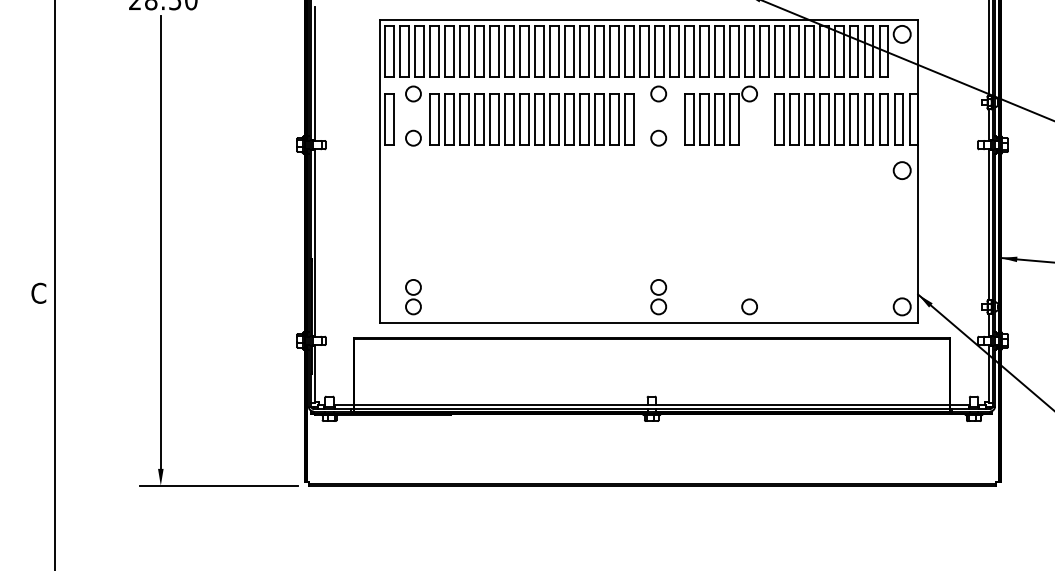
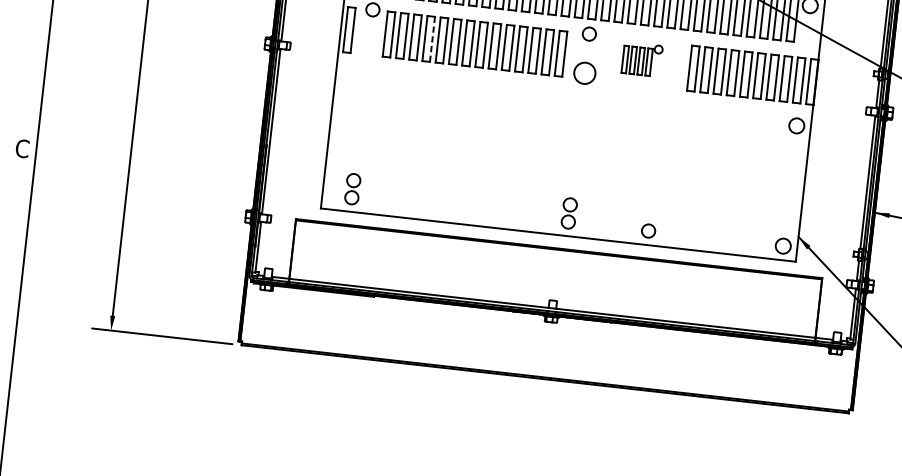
part: (720, 115) -> (641, 59), size x0.6
line: (483, 119) -> (432, 39), solid -> dashed
circle: (413, 137) -> (368, 48), removed
circle: (658, 137) -> (584, 72), size x1.6

